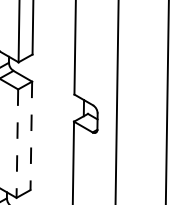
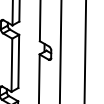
line: (30, 135) -> (18, 61), dashed -> solid
line: (16, 144) -> (11, 65), dashed -> solid

